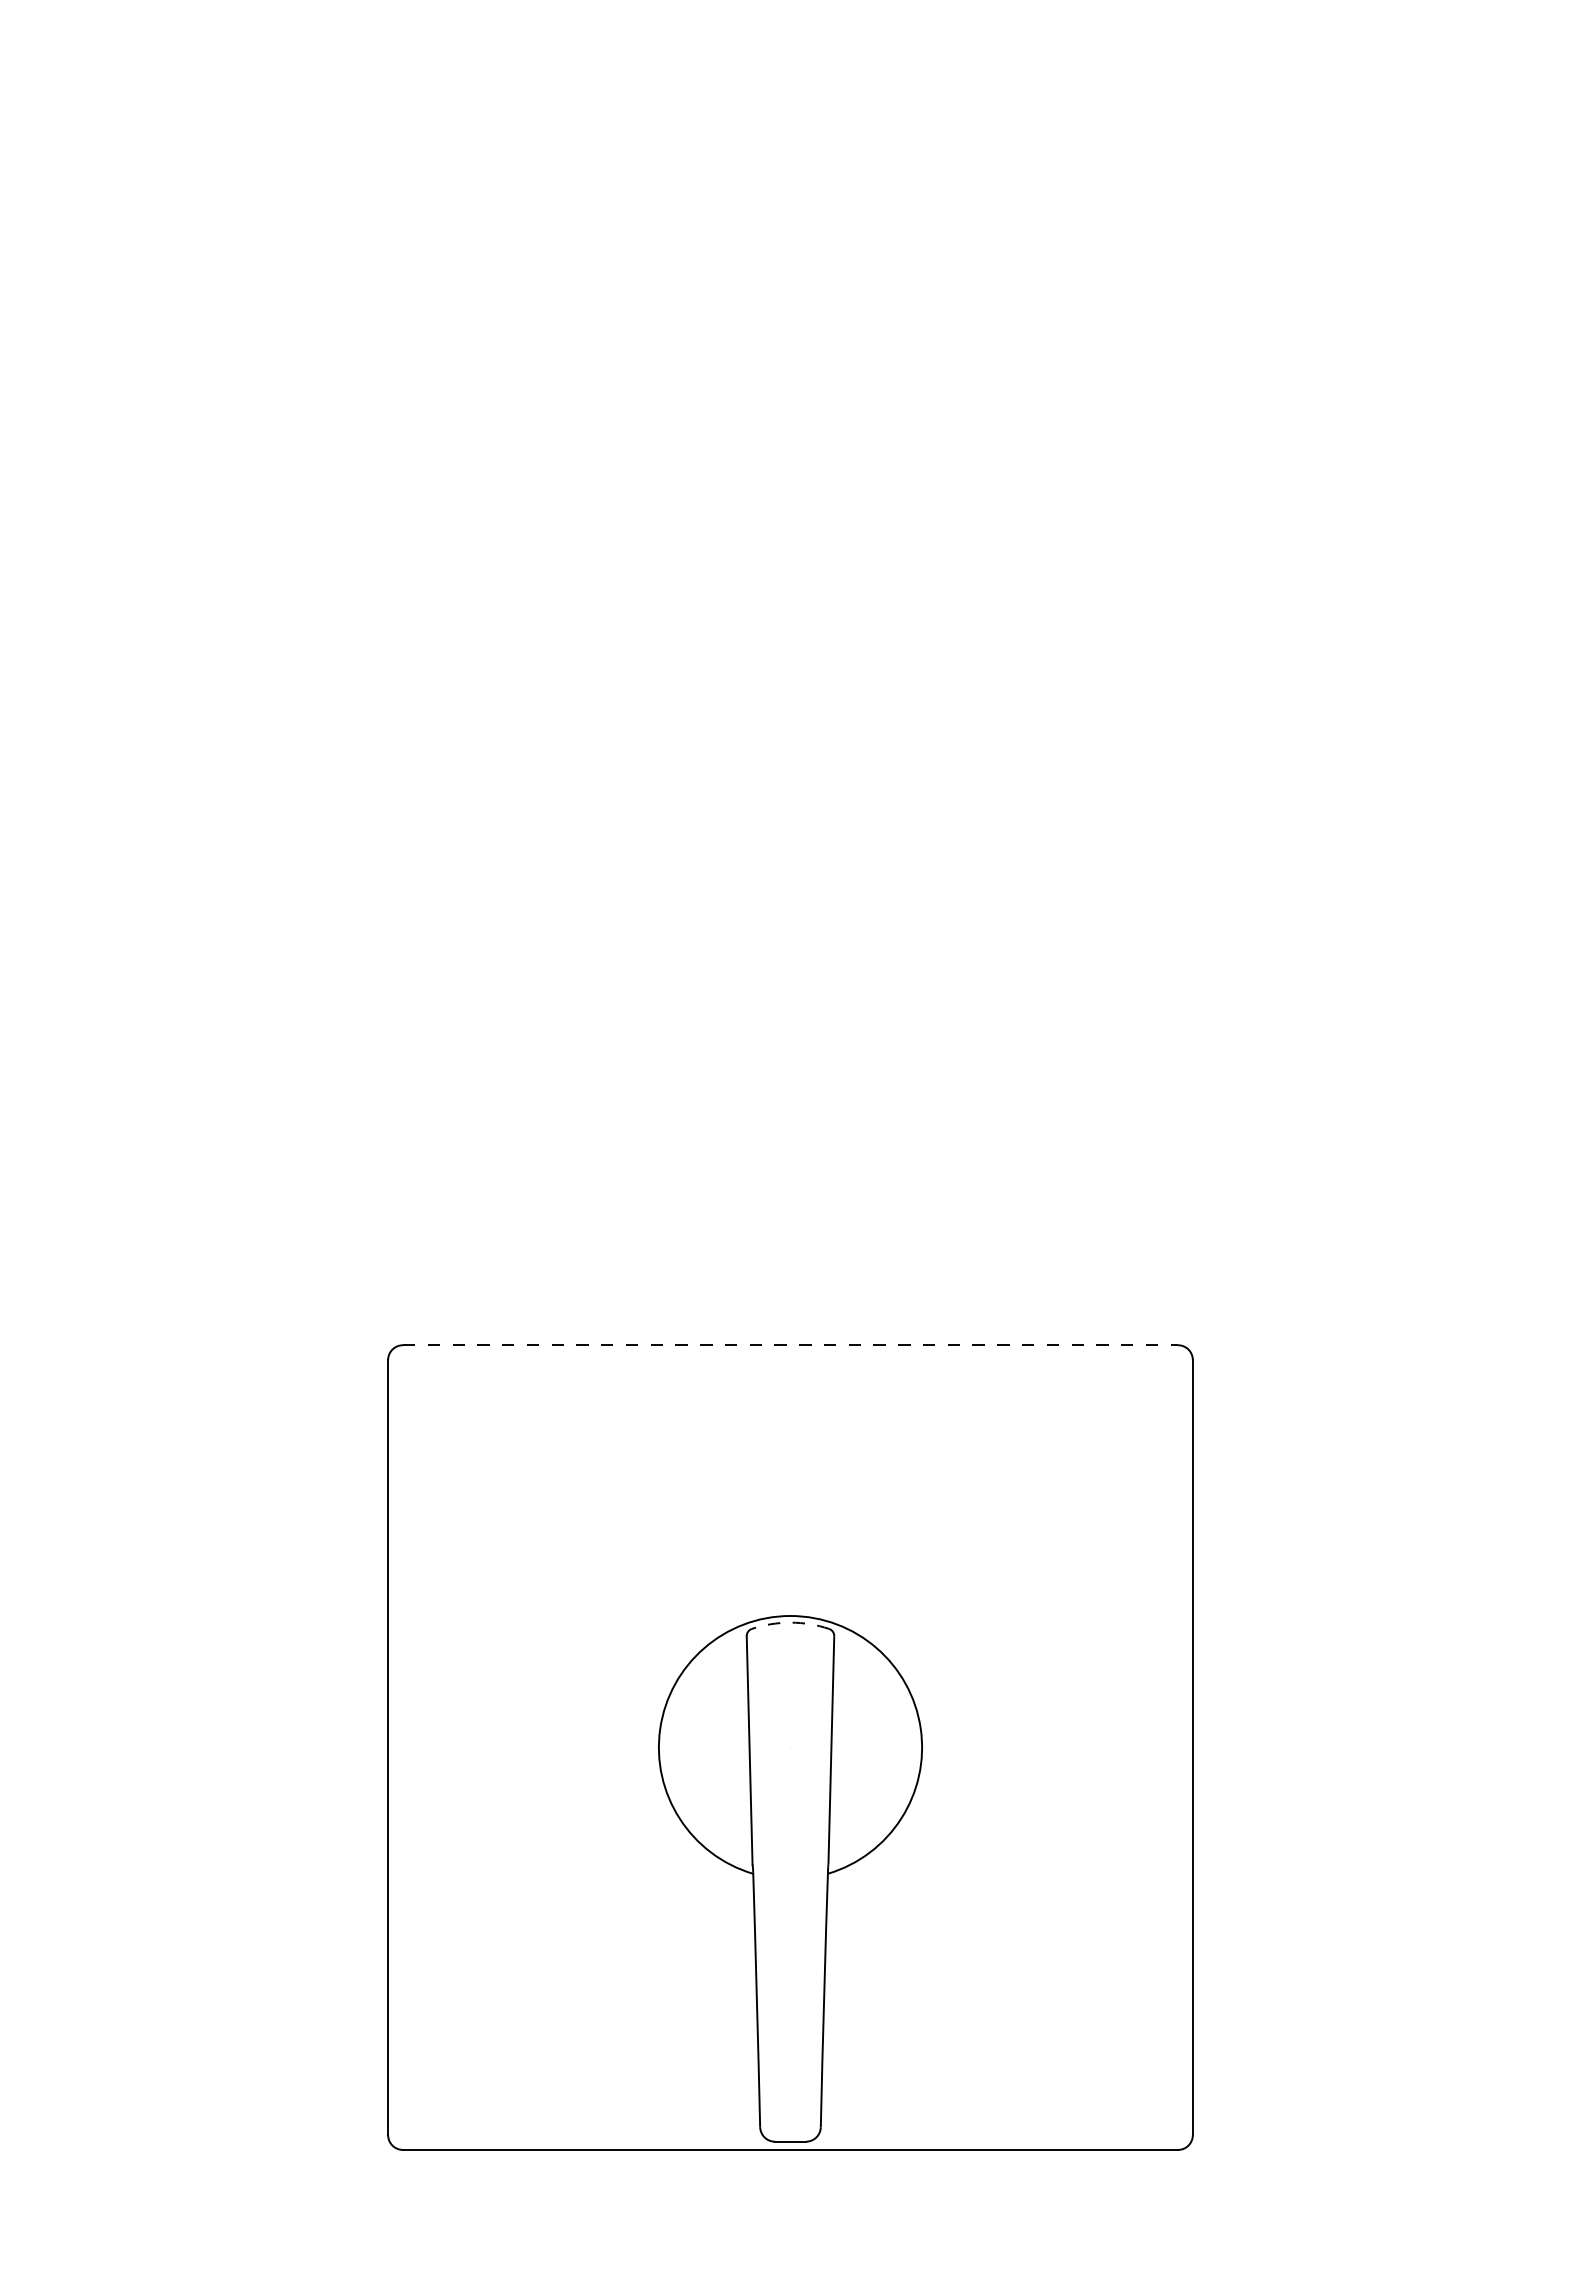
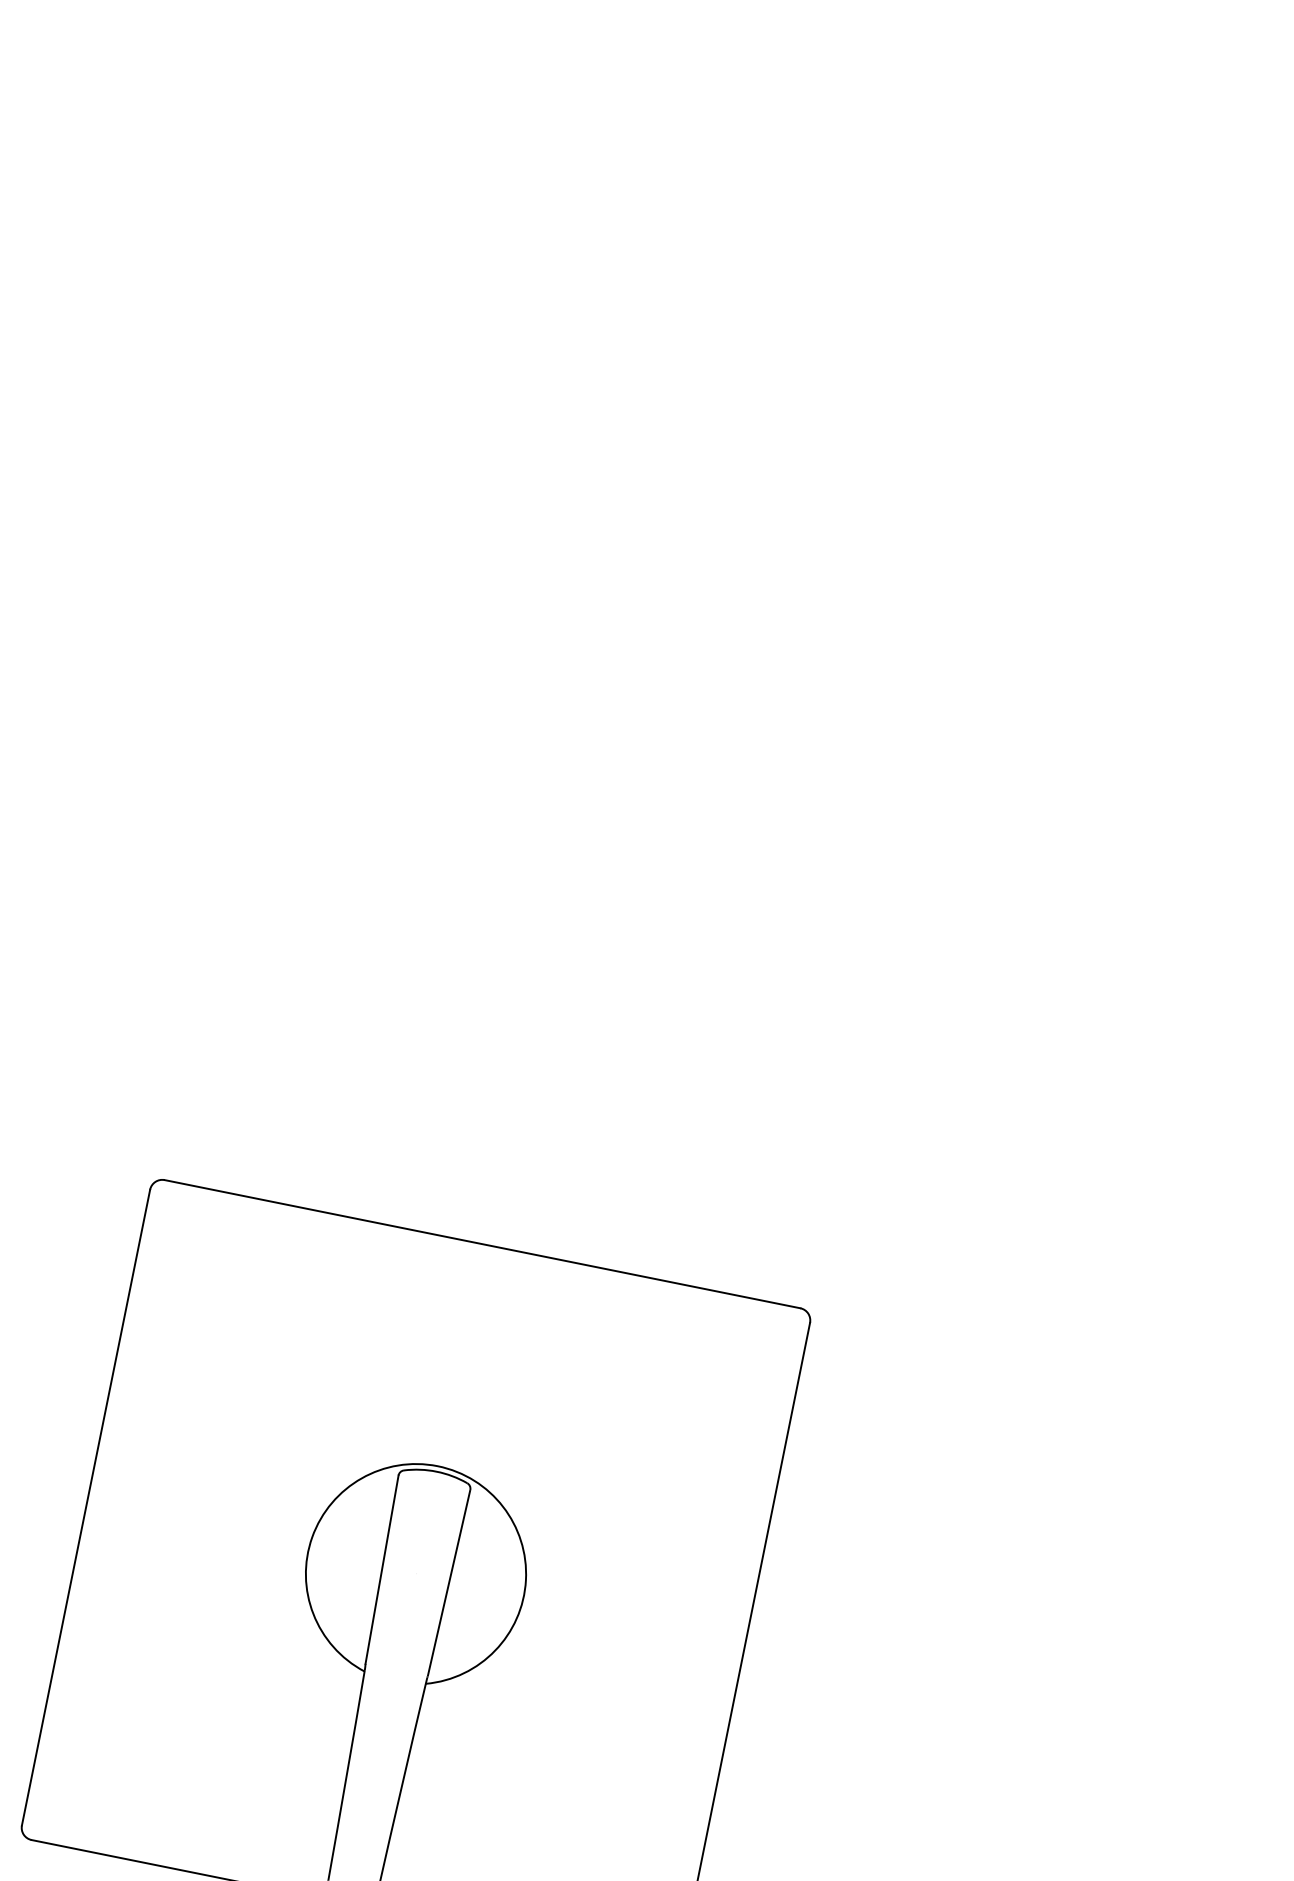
line: (790, 1345) -> (482, 1244), dashed -> solid
arc: (790, 1622) -> (436, 1471), dashed -> solid

